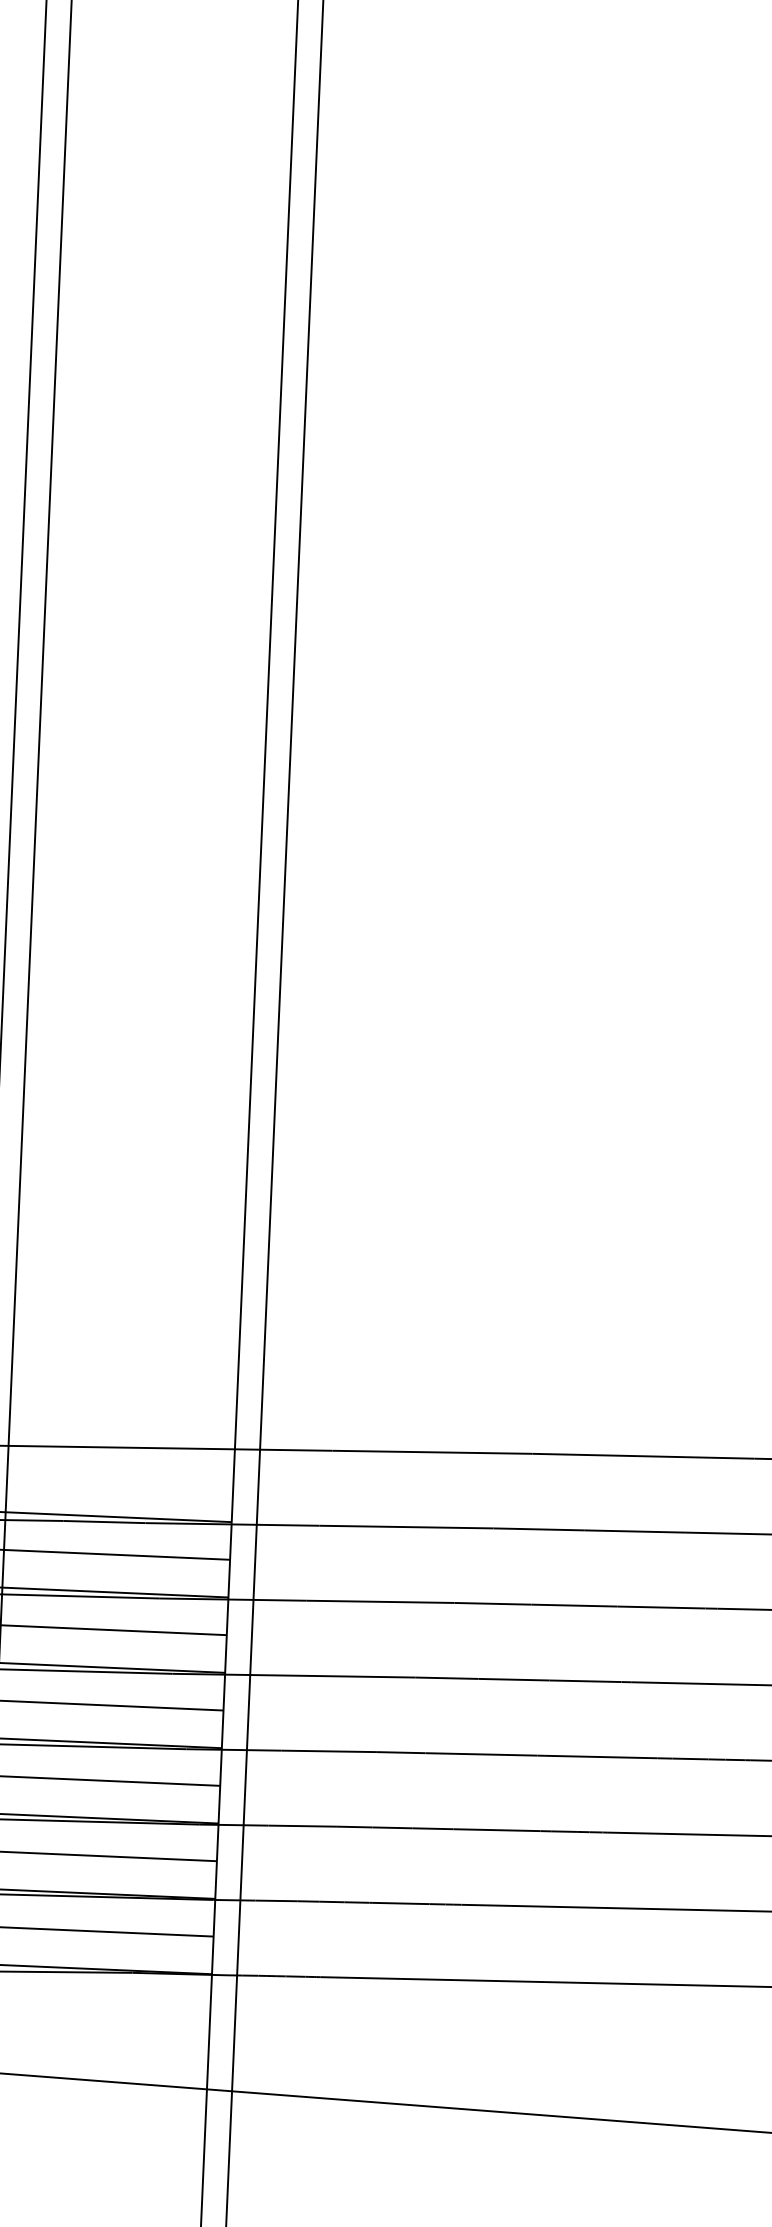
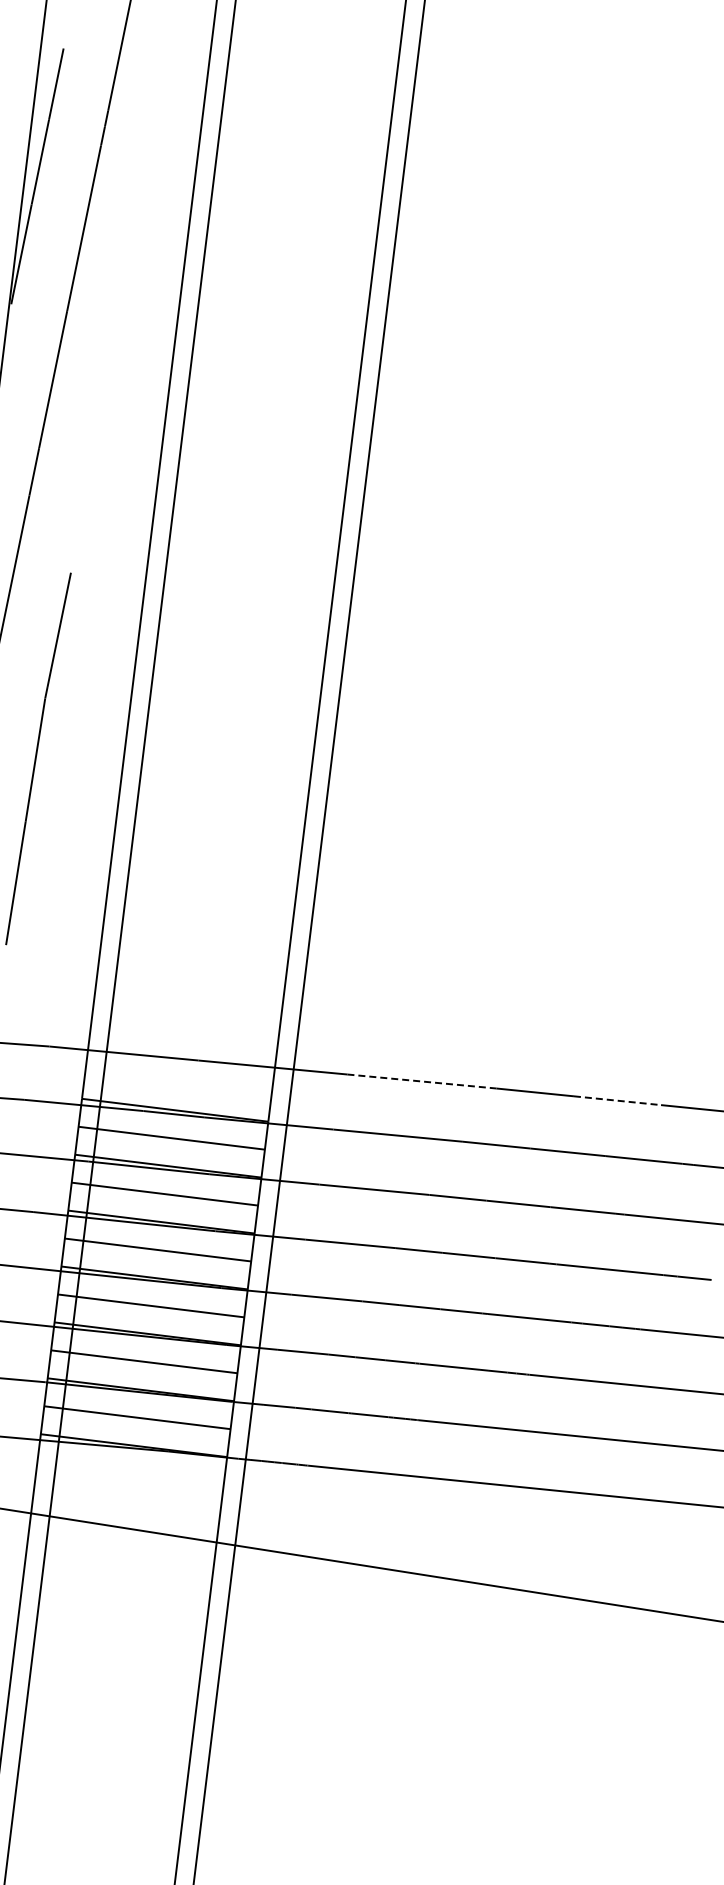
line: (431, 1452) -> (421, 1081), solid -> dashed
line: (695, 1457) -> (617, 1100), solid -> dashed

